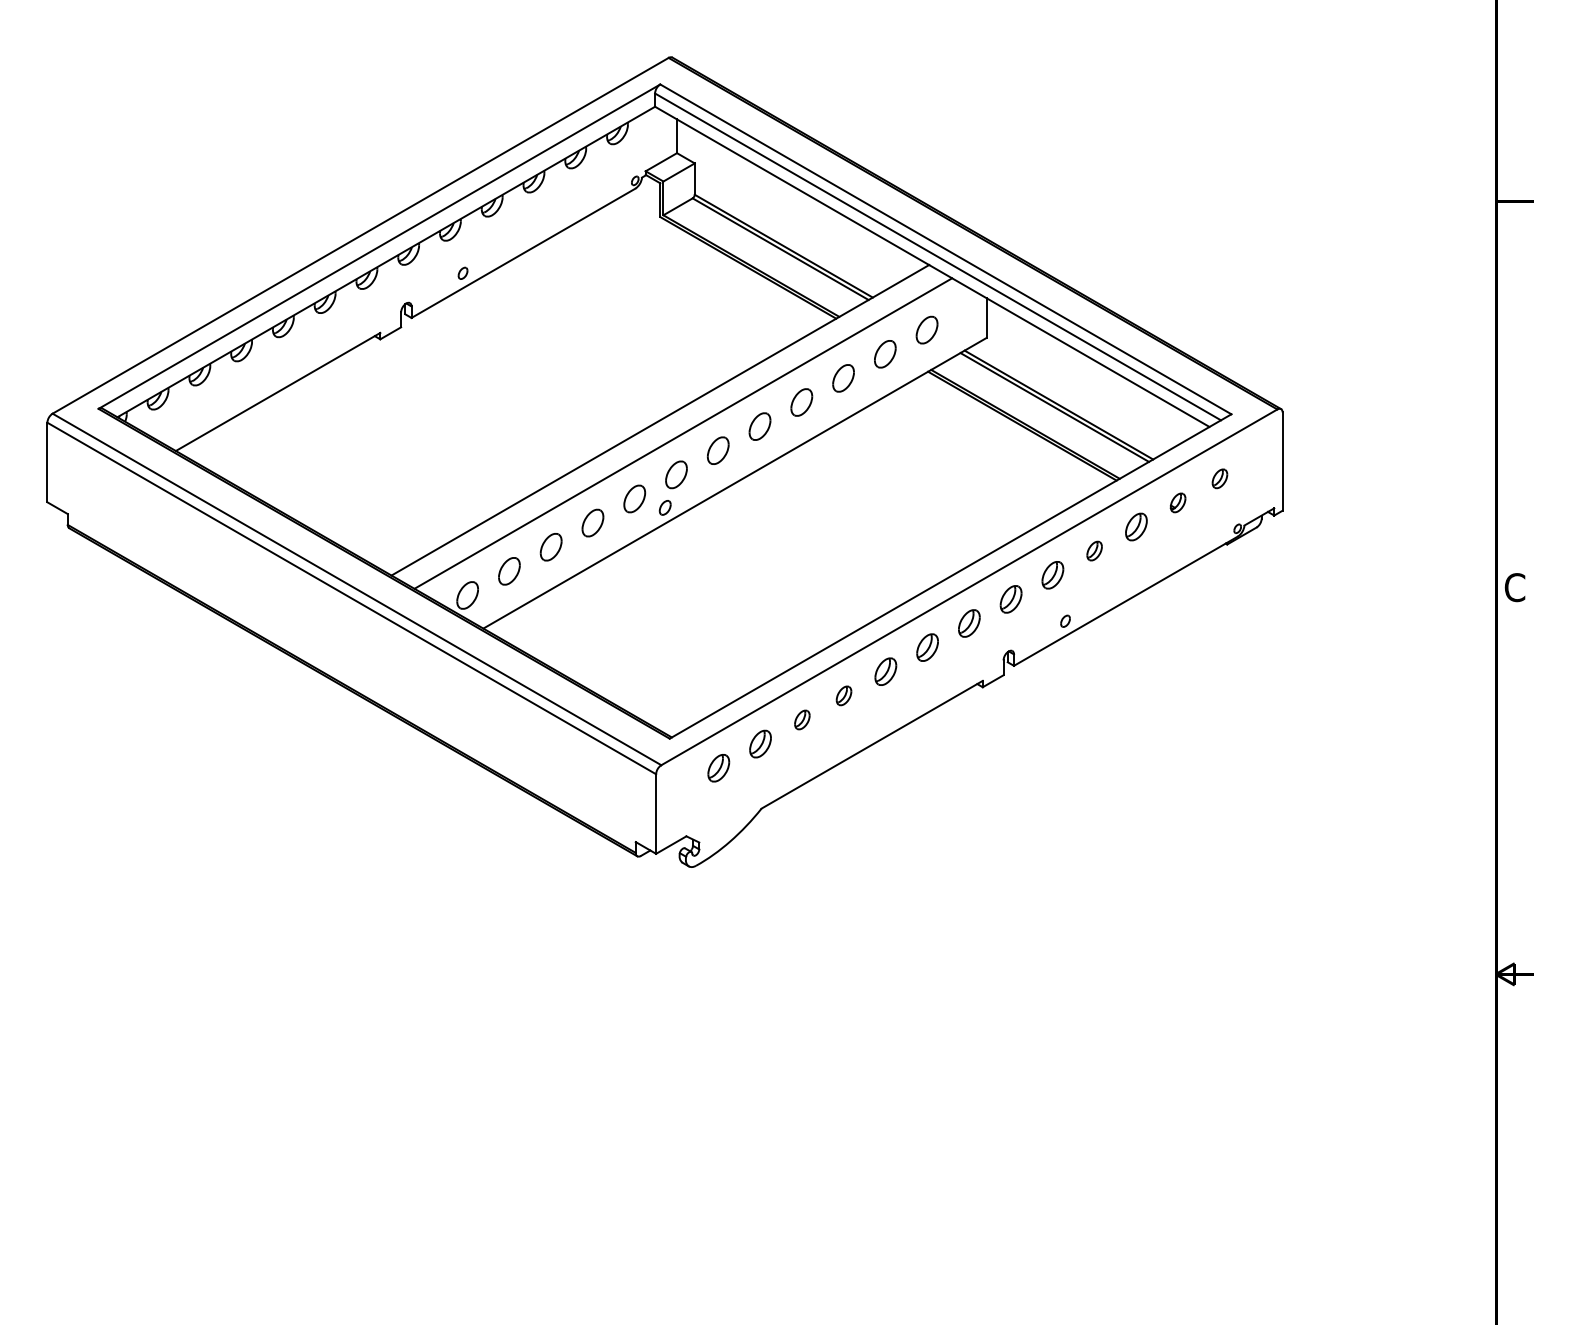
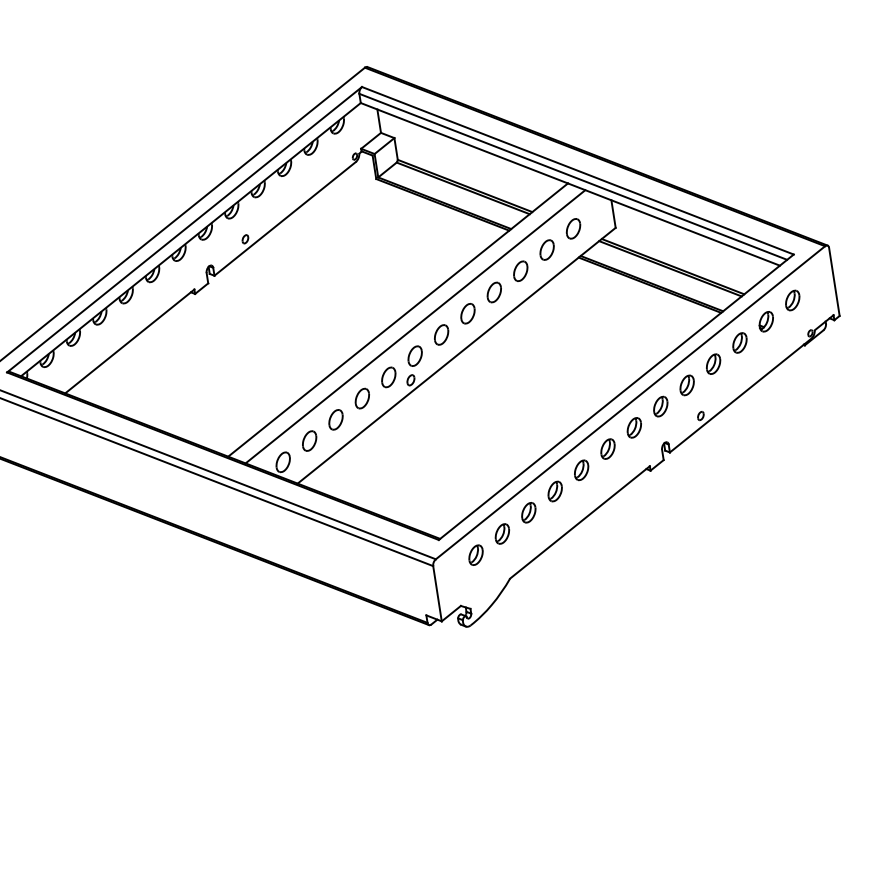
part: (1219, 478) -> (792, 300), size x1.43
part: (1177, 502) -> (765, 321), size x1.43
part: (1094, 550) -> (713, 363), size x1.43
part: (843, 695) -> (554, 491), size x1.43
part: (802, 719) -> (528, 512), size x1.43

